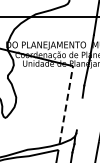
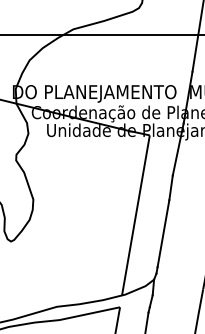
line: (66, 105) -> (136, 216), dashed -> solid
line: (79, 113) -> (162, 232), added

